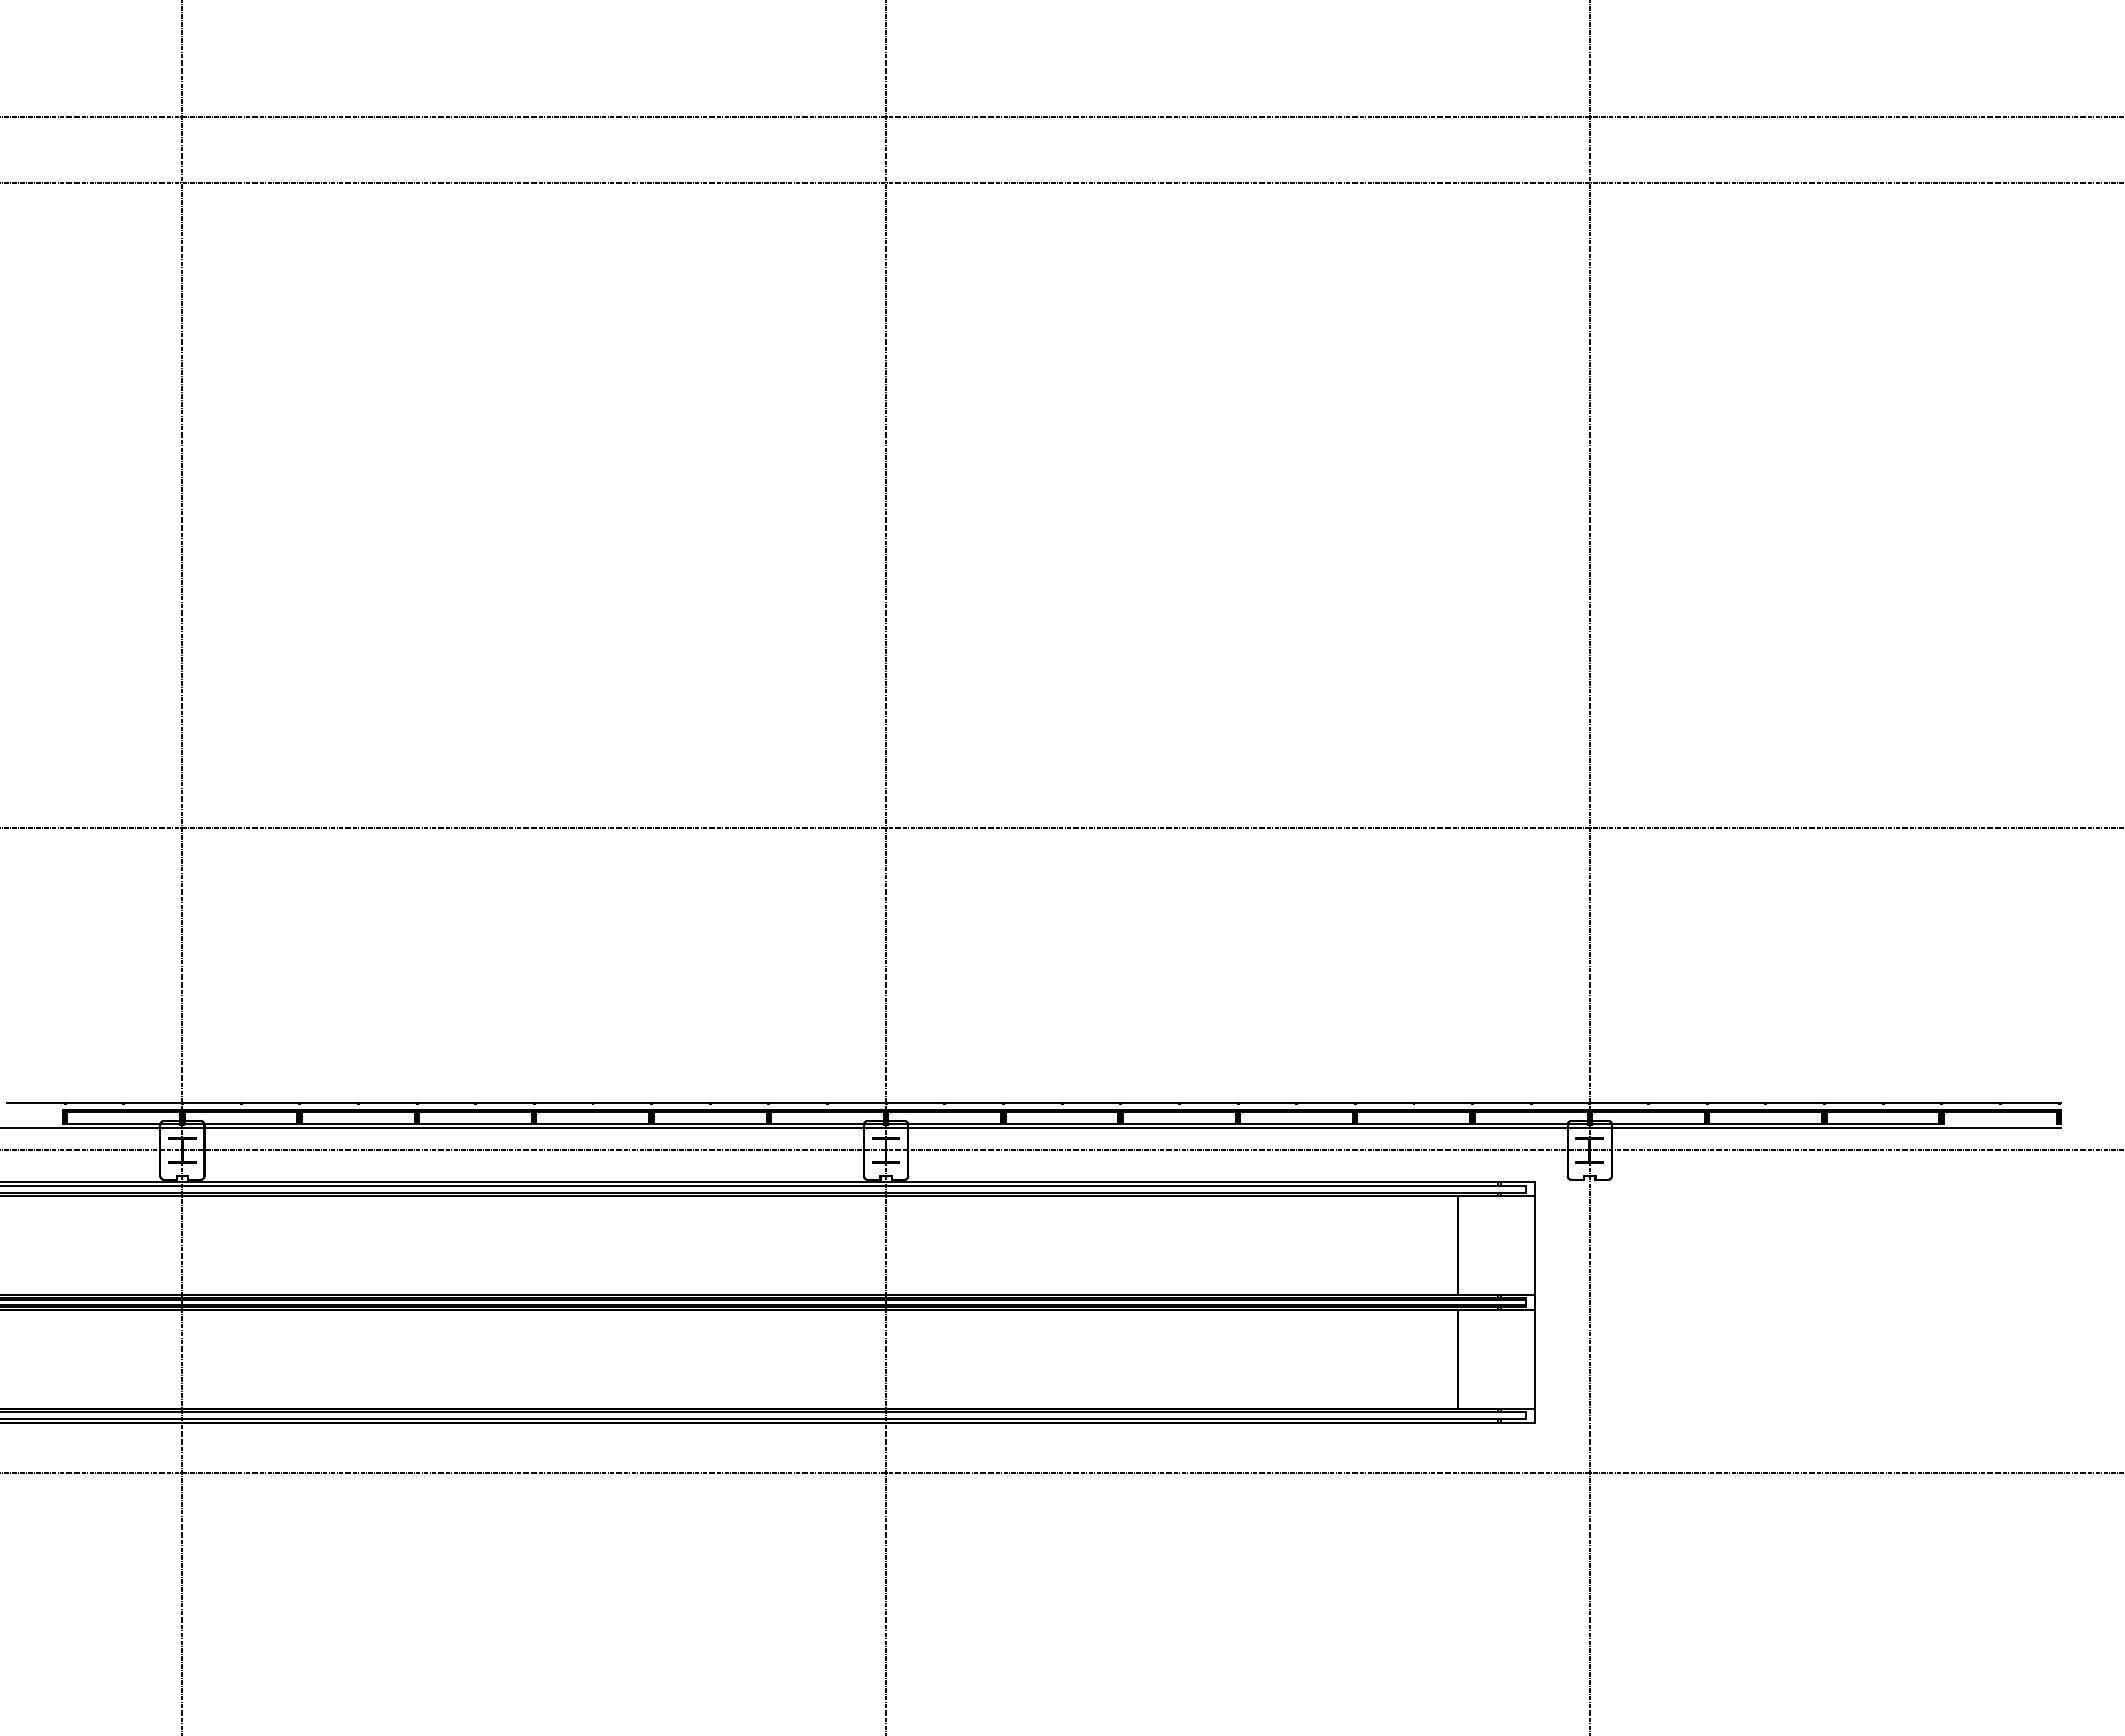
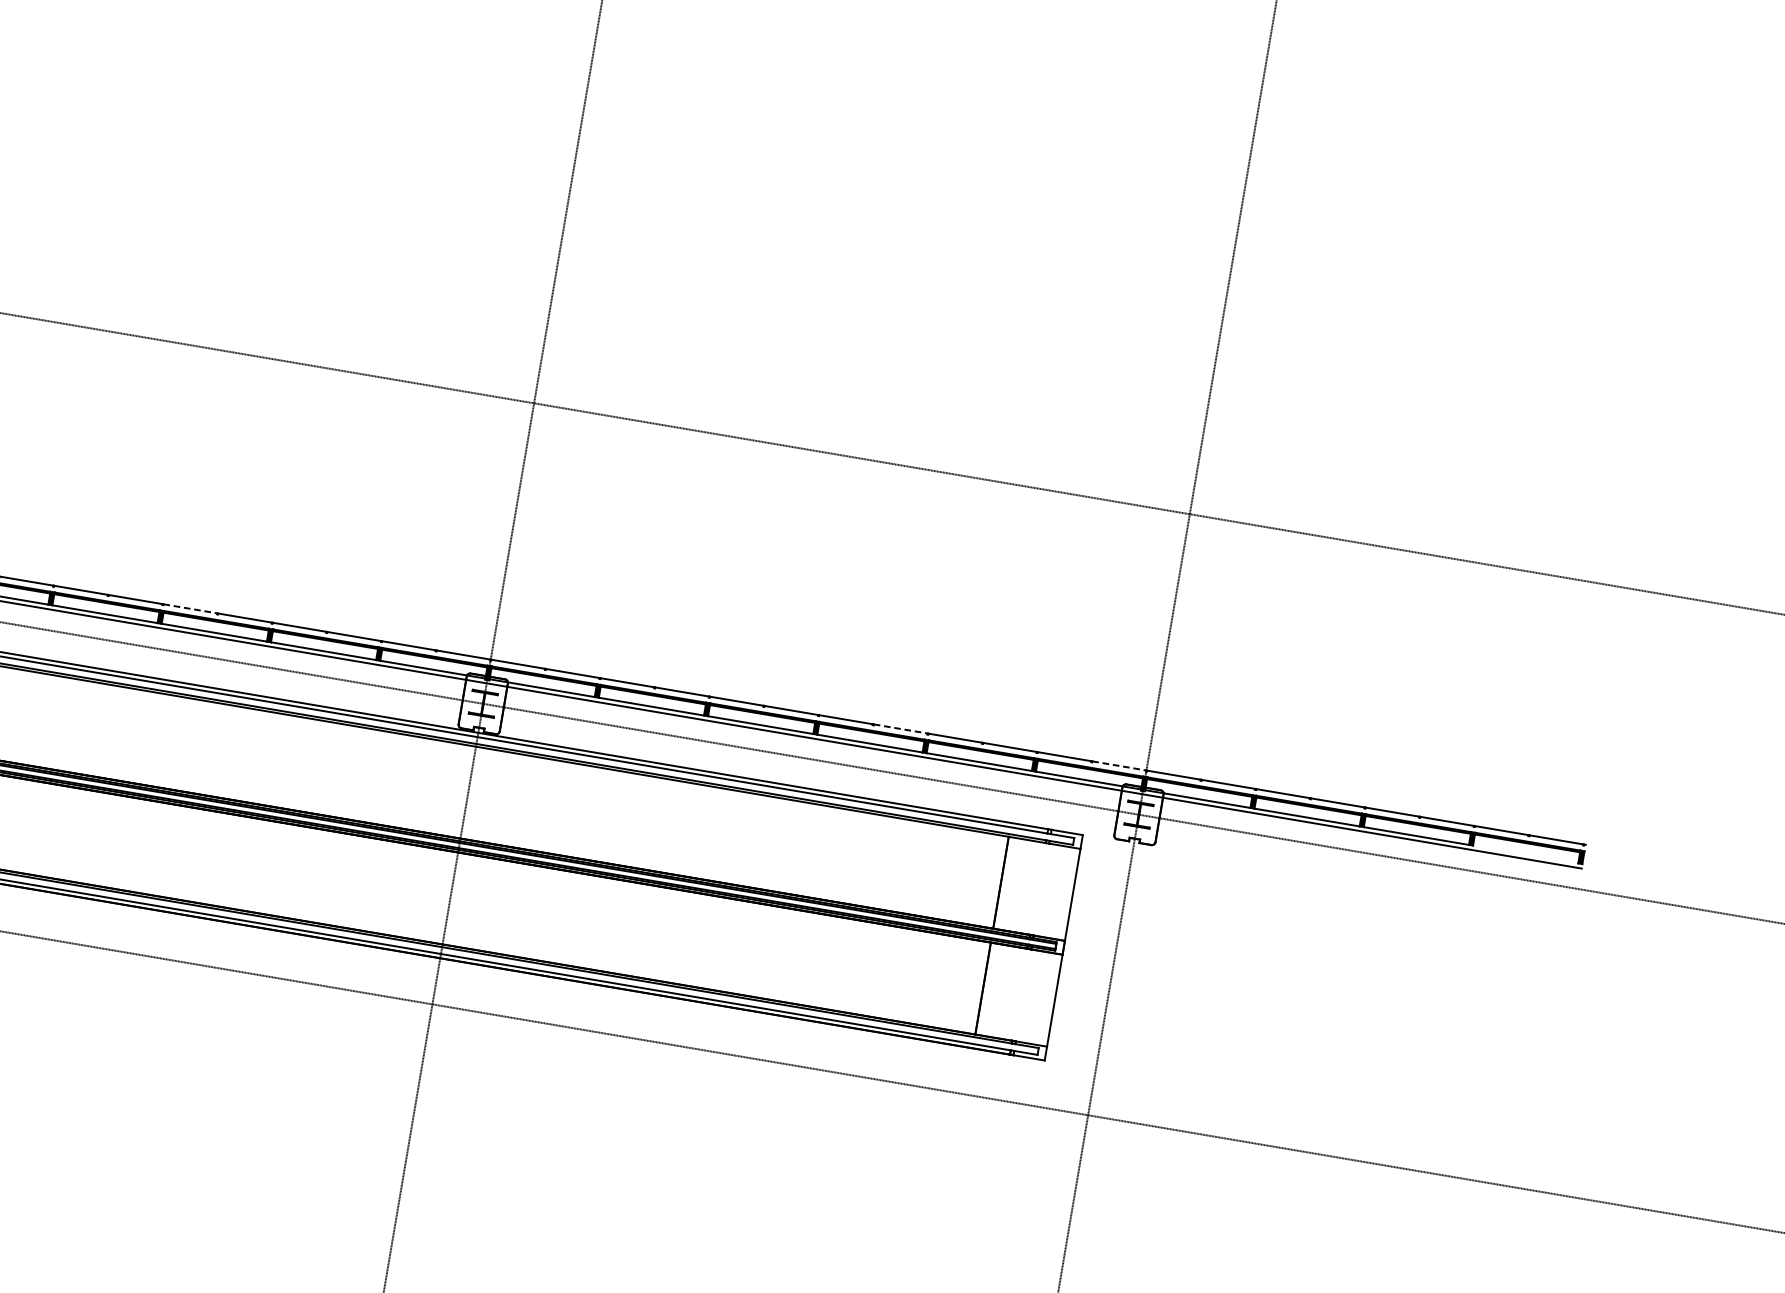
line: (563, 1102) -> (190, 608), solid -> dashed
line: (1326, 1102) -> (901, 728), solid -> dashed
line: (1560, 1102) -> (1119, 765), solid -> dashed

